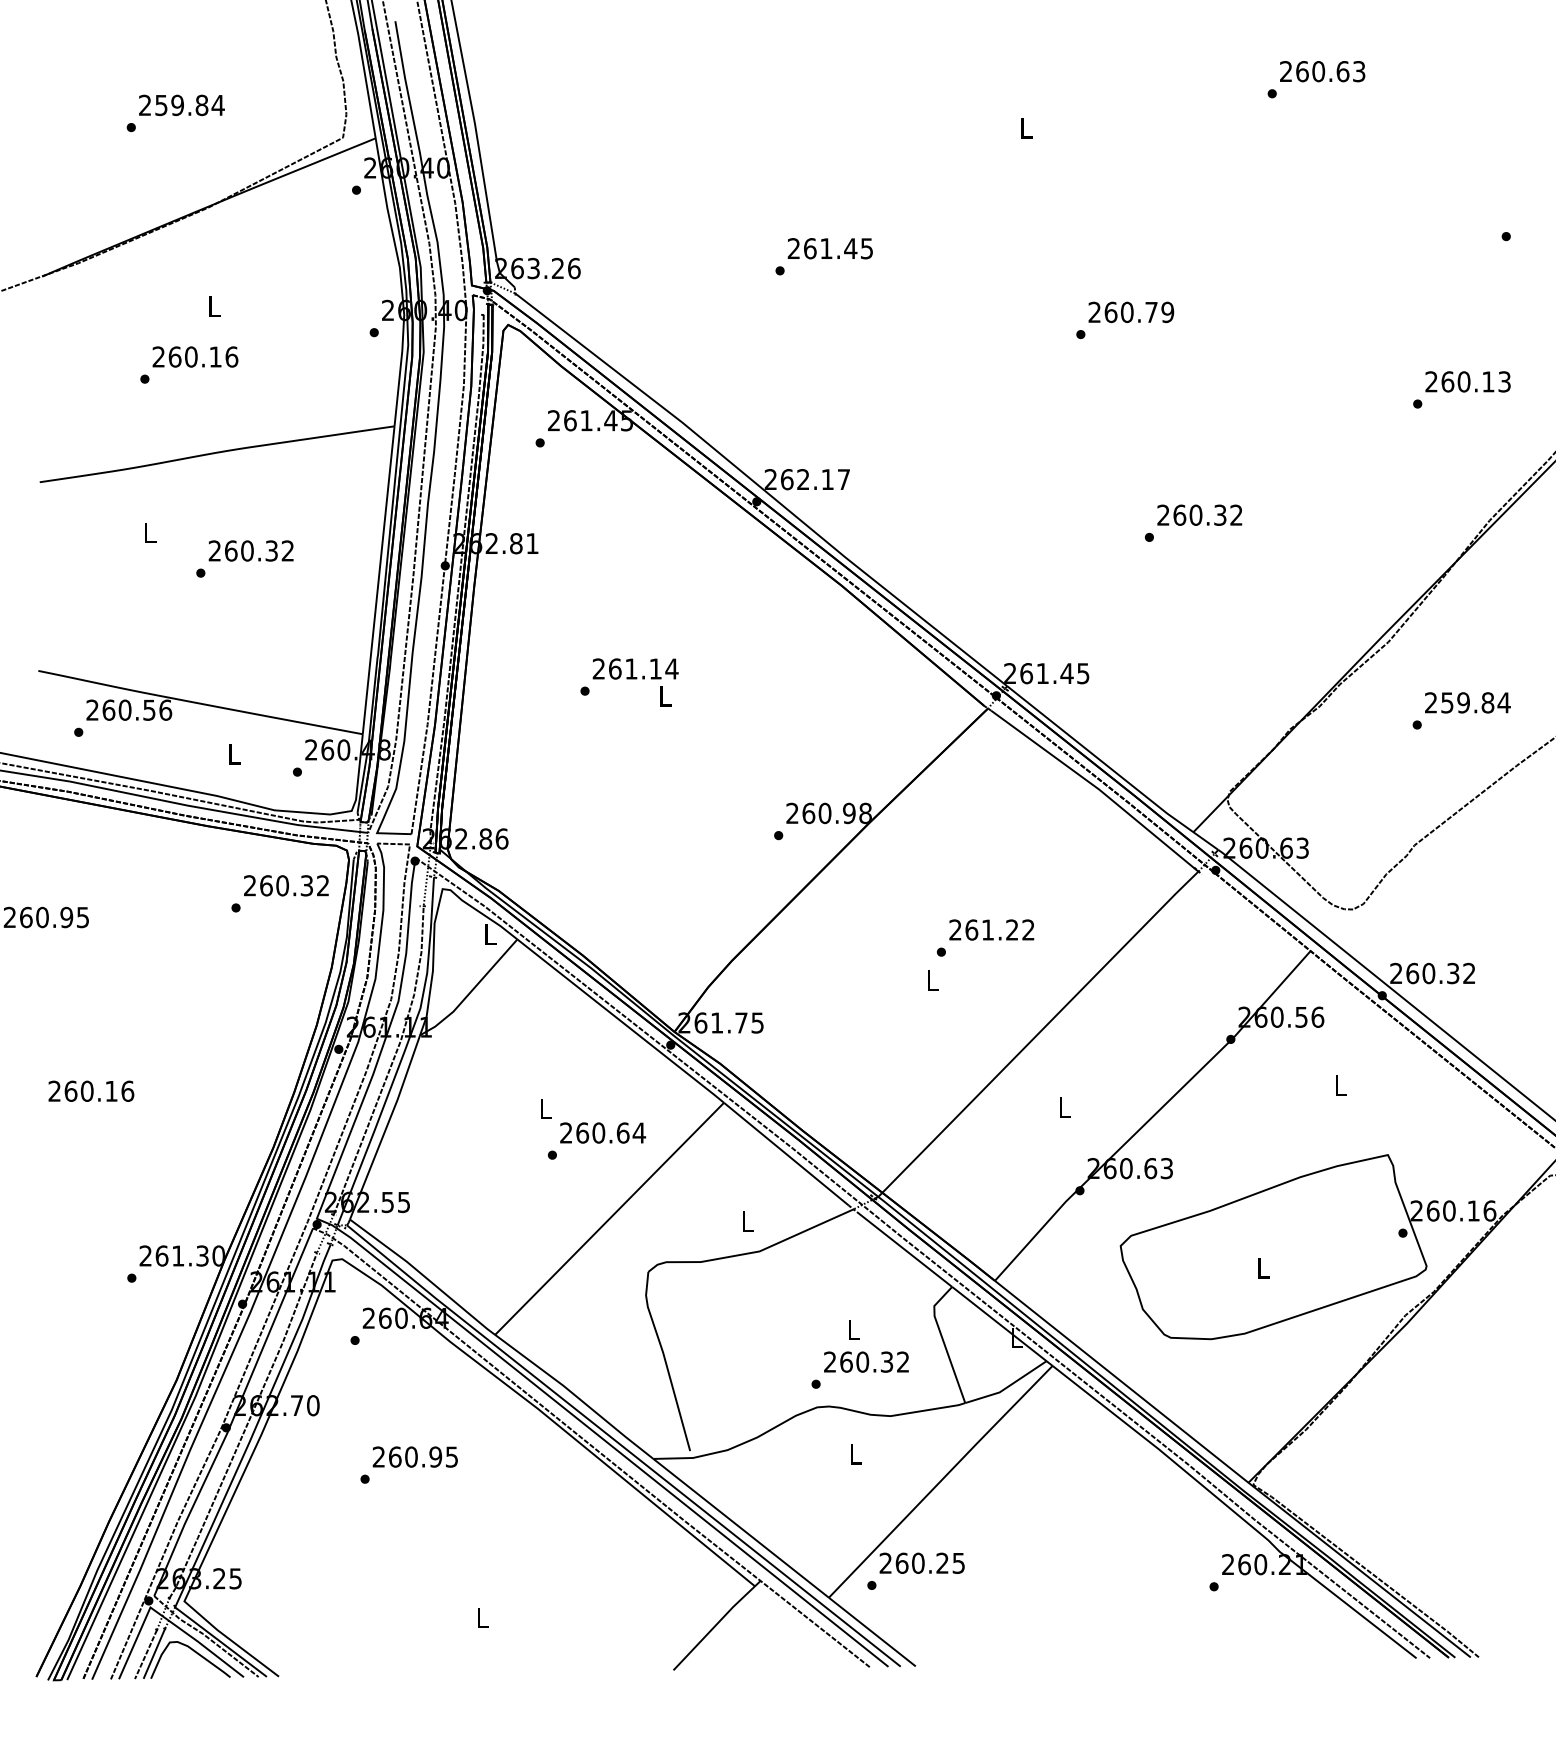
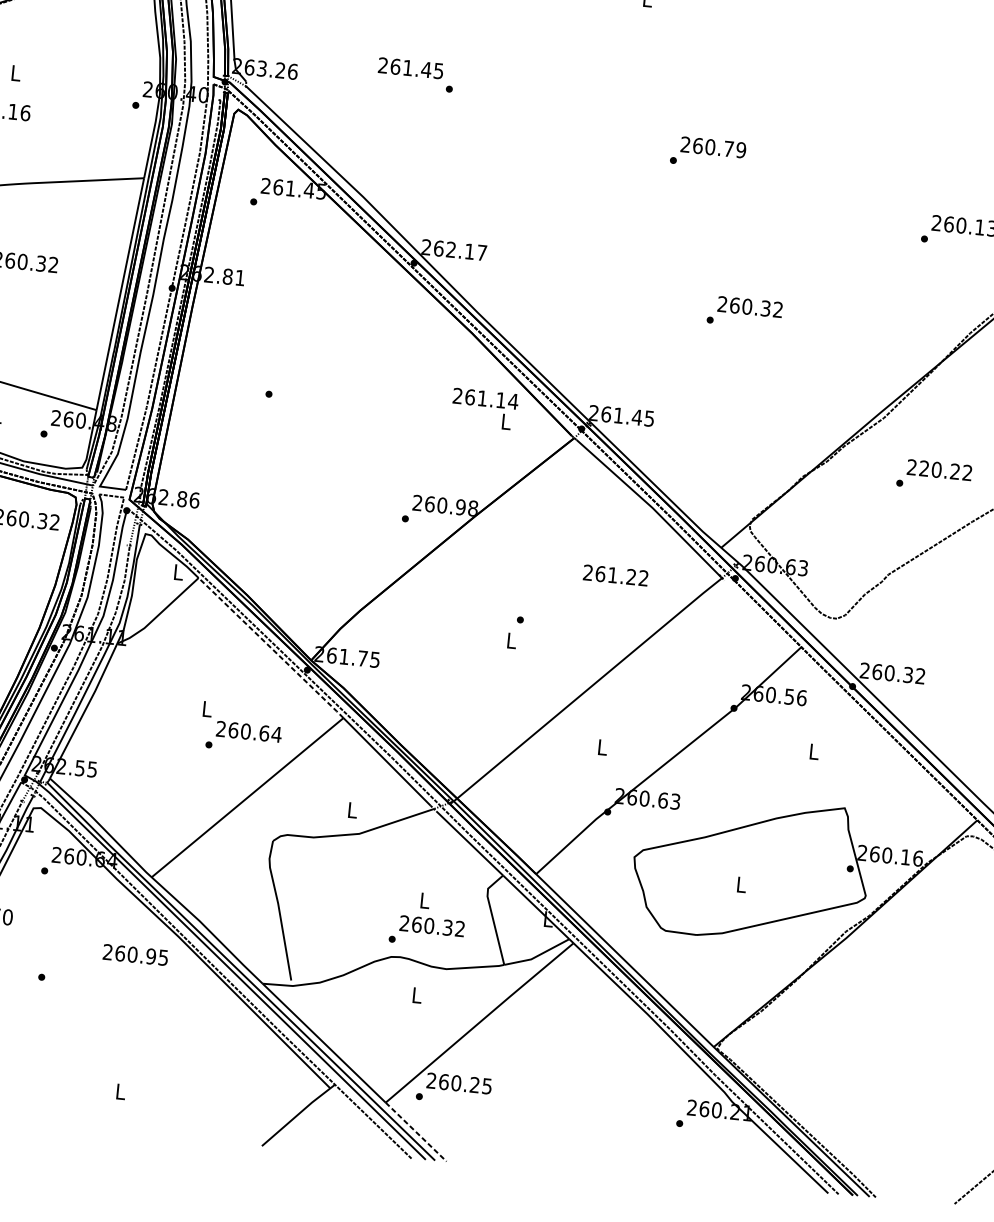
text: (829, 248) -> (410, 68), moved
text: (635, 682) -> (484, 409), moved
text: (1475, 702) -> (945, 470), 259.84 -> 220.22
text: (991, 929) -> (615, 575), moved
line: (620, 1021) -> (270, 648), solid -> dashed
text: (414, 1456) -> (135, 954), moved
line: (872, 1632) -> (416, 1132), solid -> dashed

